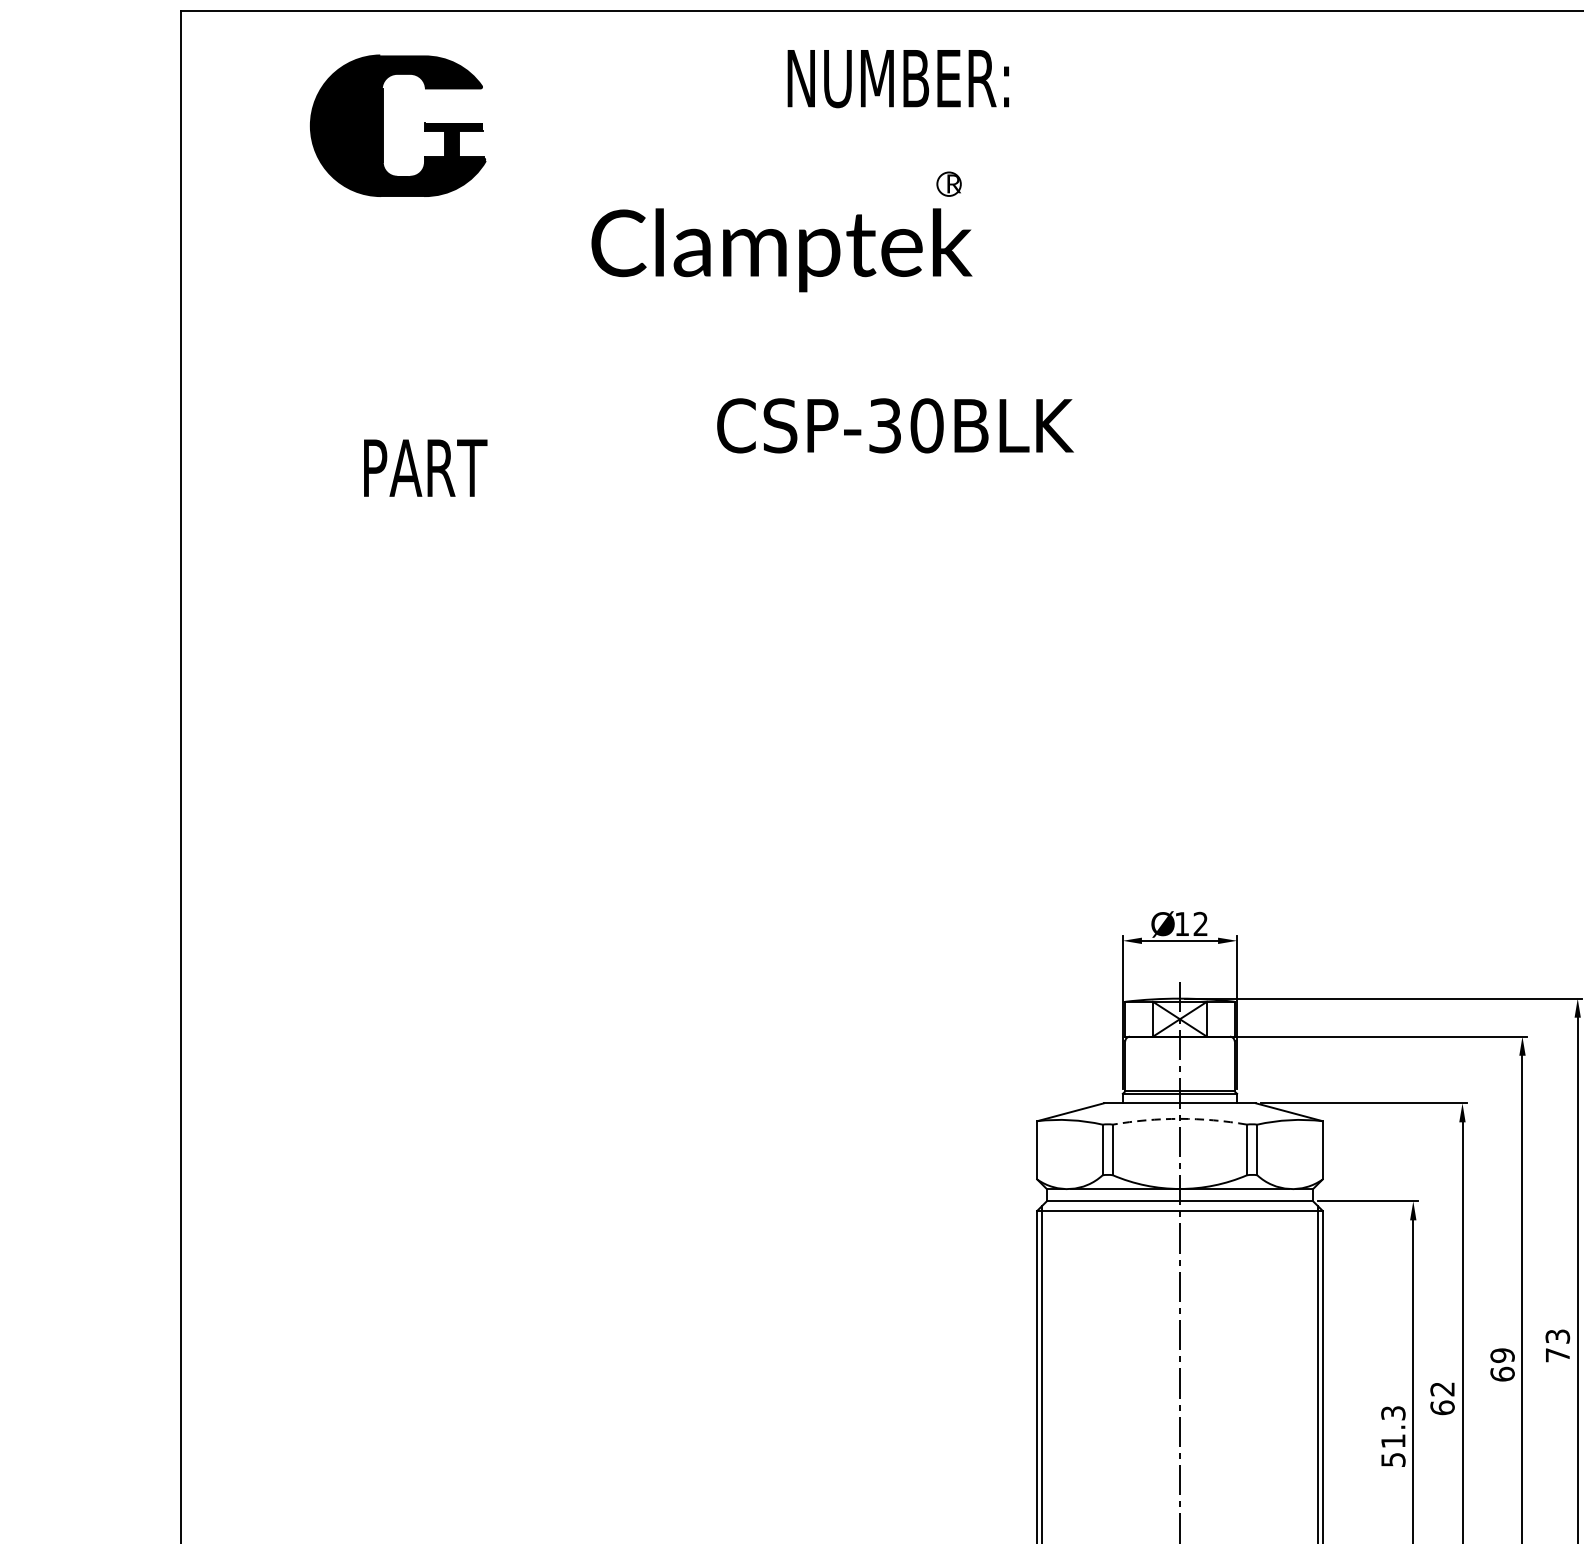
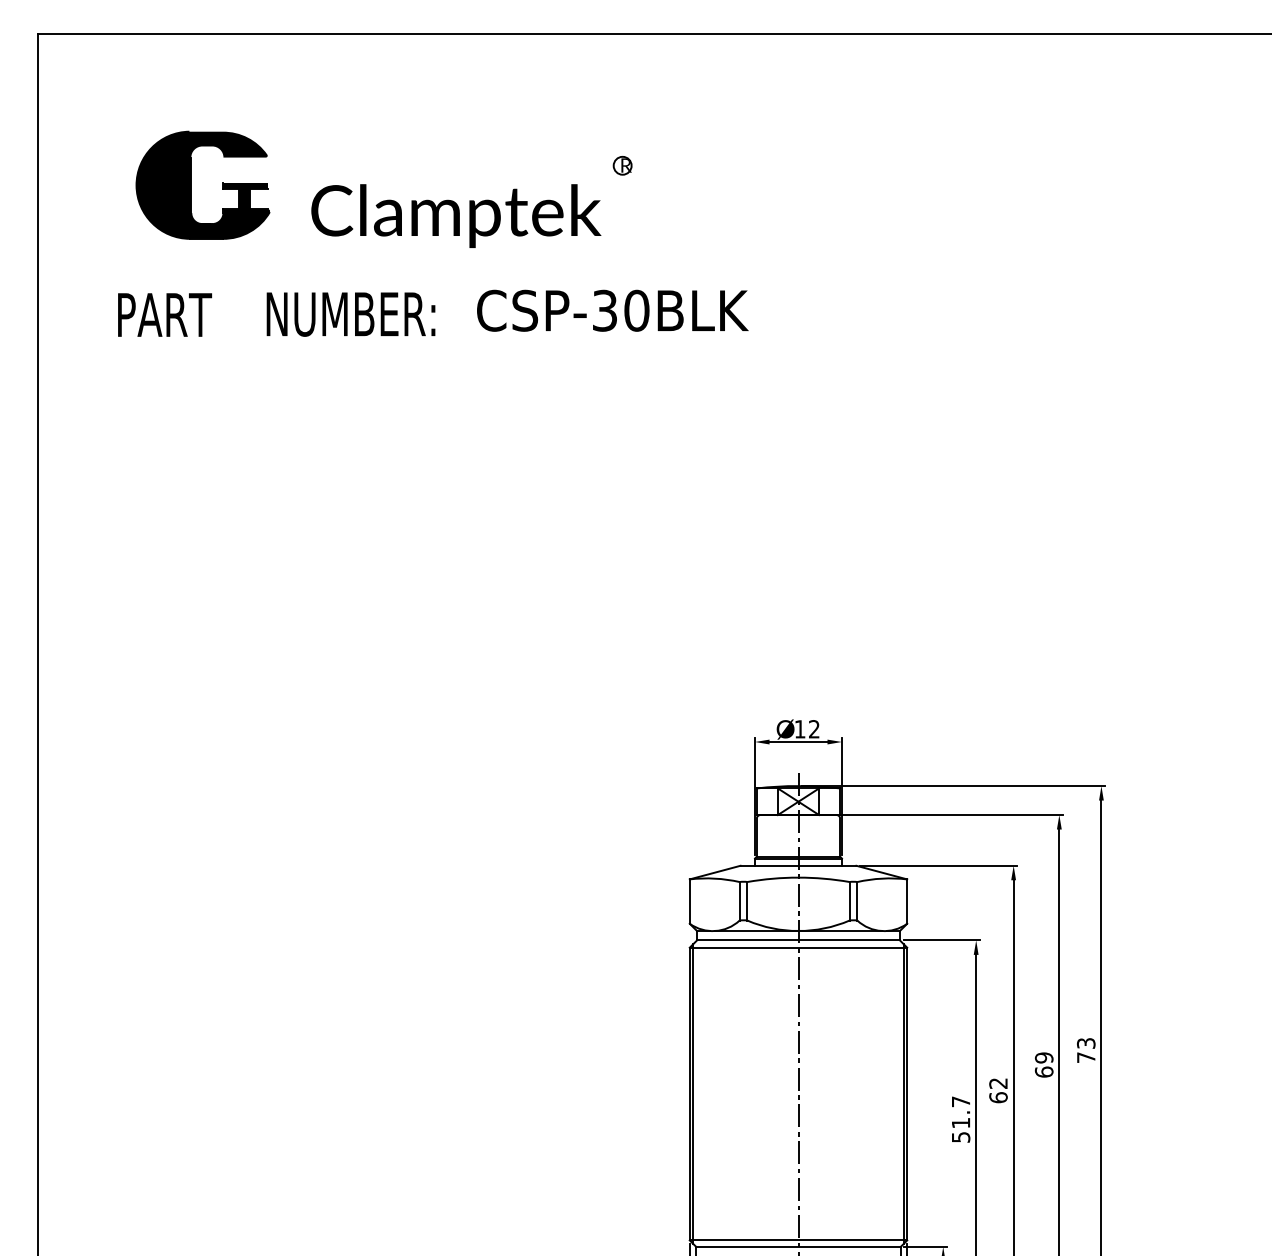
text: (897, 78) -> (350, 314), moved
part: (382, 124) -> (191, 184), moved
text: (782, 249) -> (456, 215), moved
text: (895, 425) -> (612, 310), moved
text: (425, 467) -> (164, 314), moved
arc: (1179, 1118) -> (798, 877), dashed -> solid
text: (1392, 1412) -> (960, 1101), 51.3 -> 51.7

